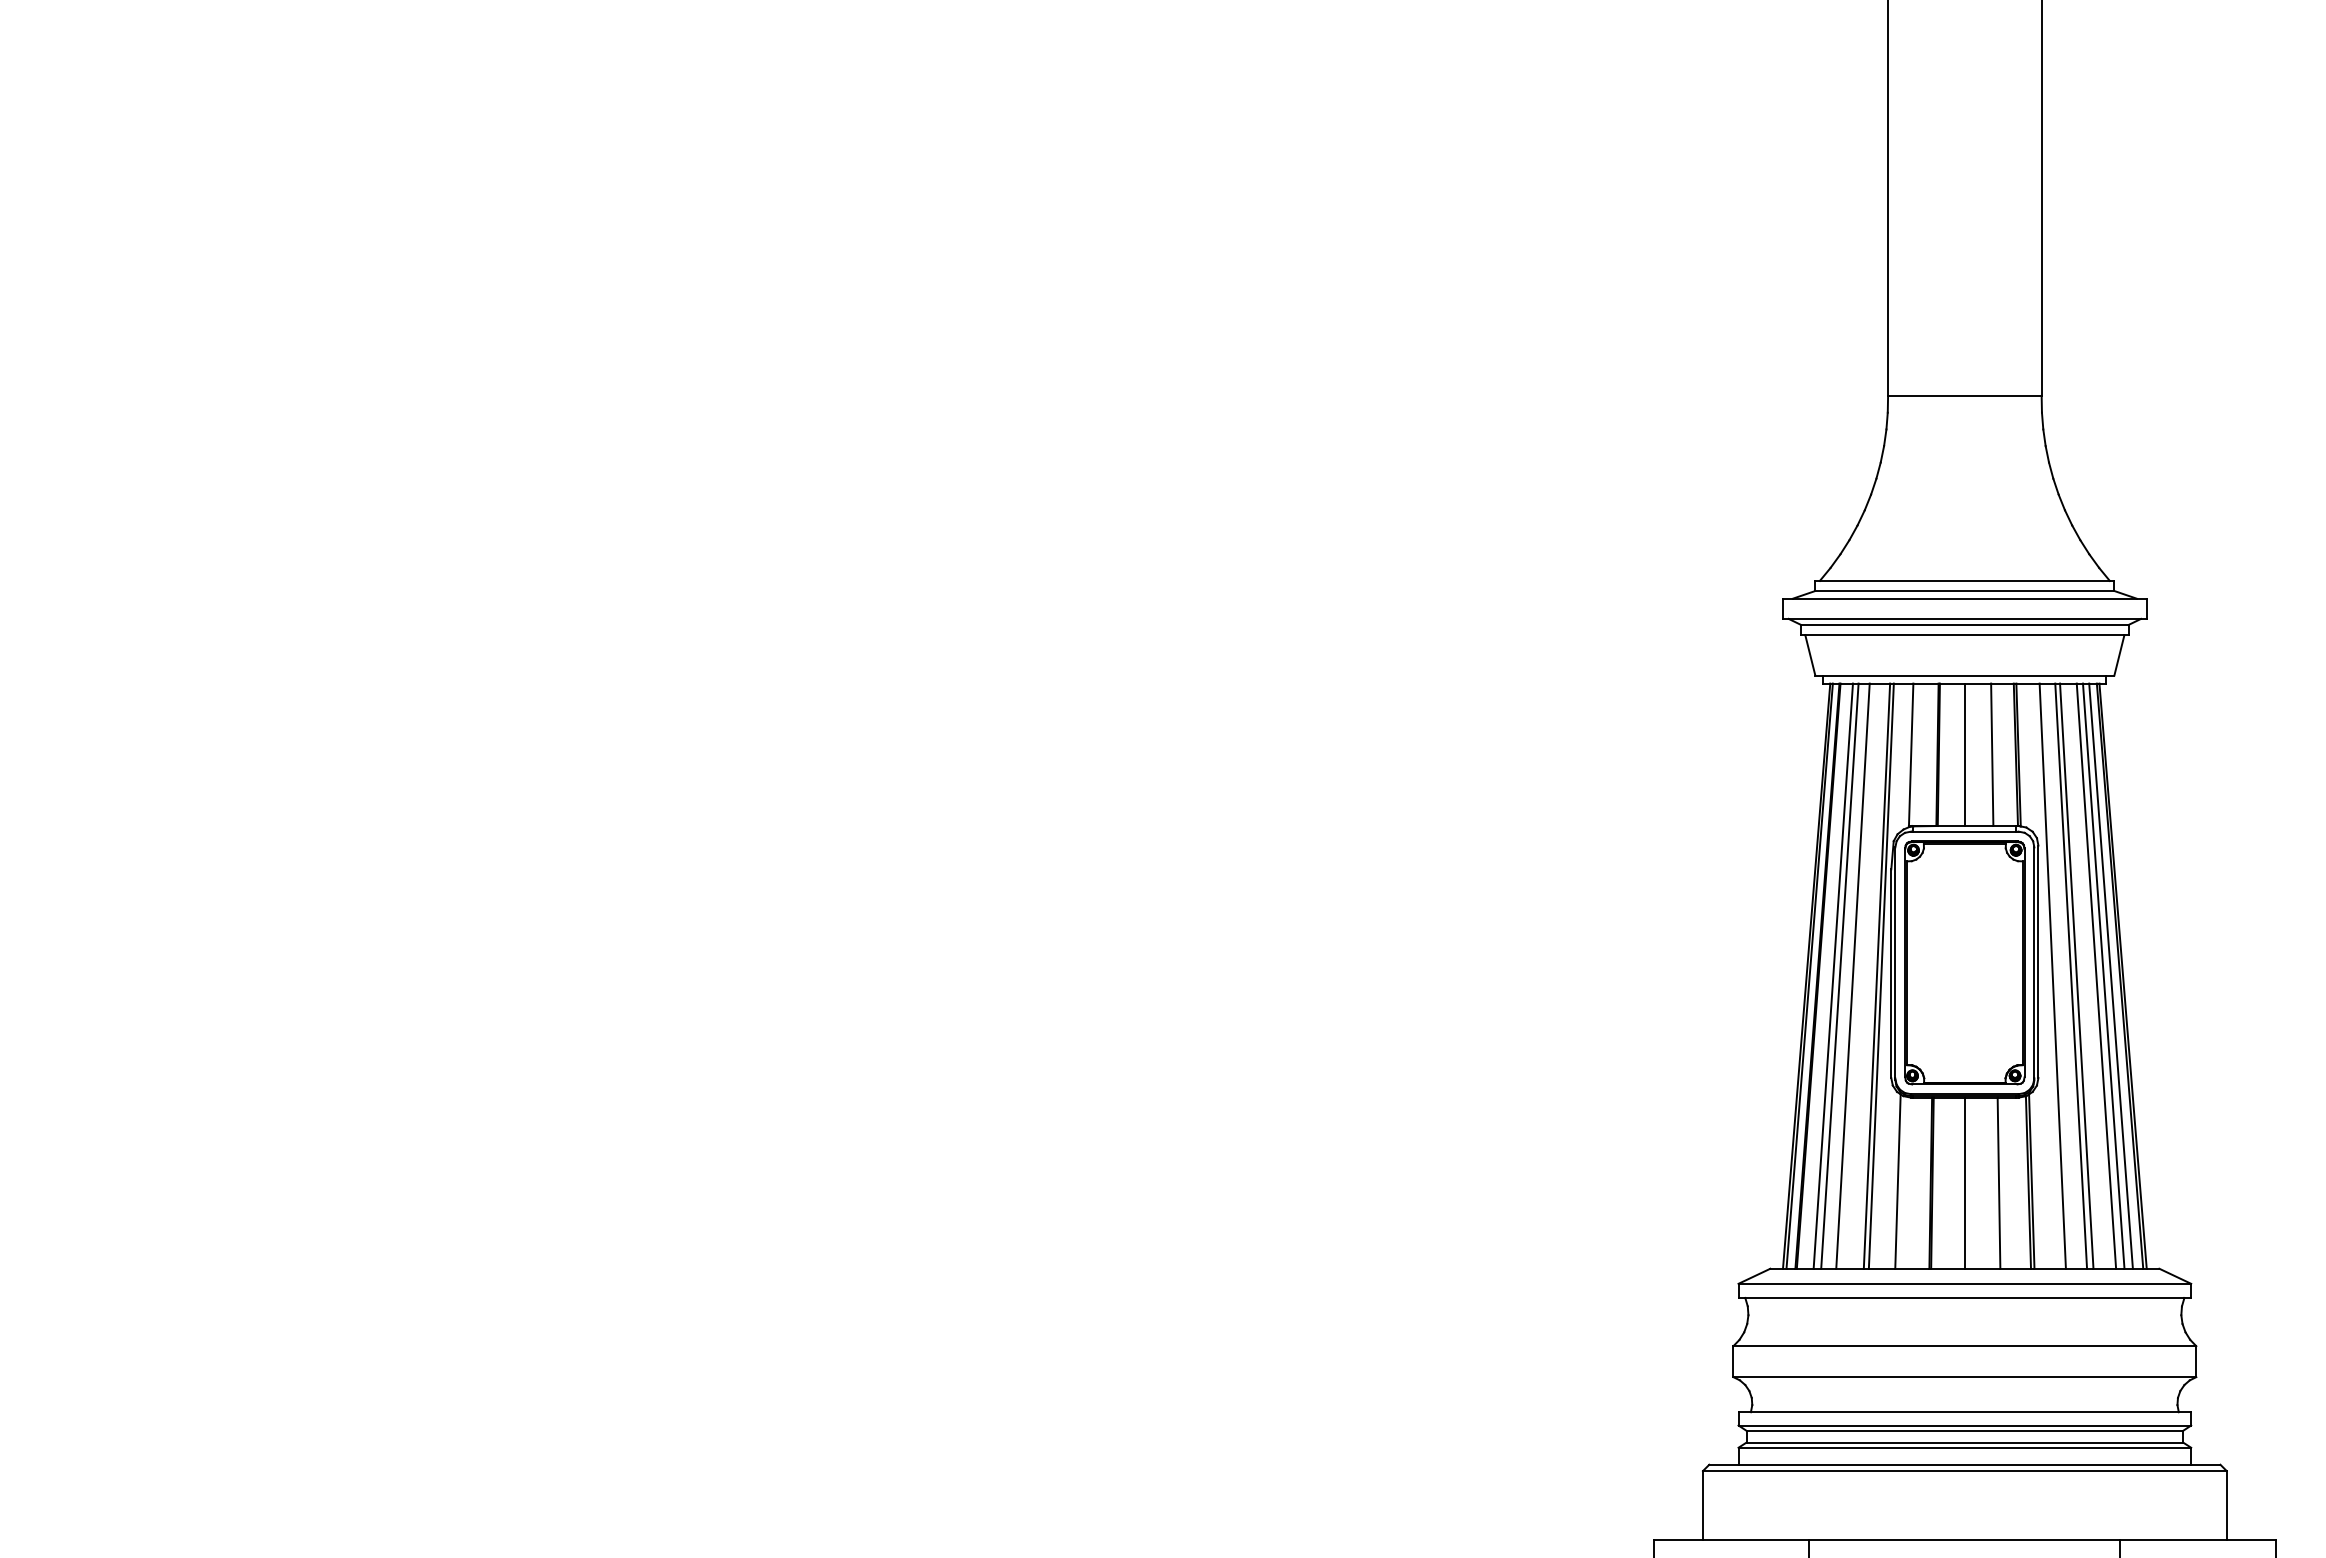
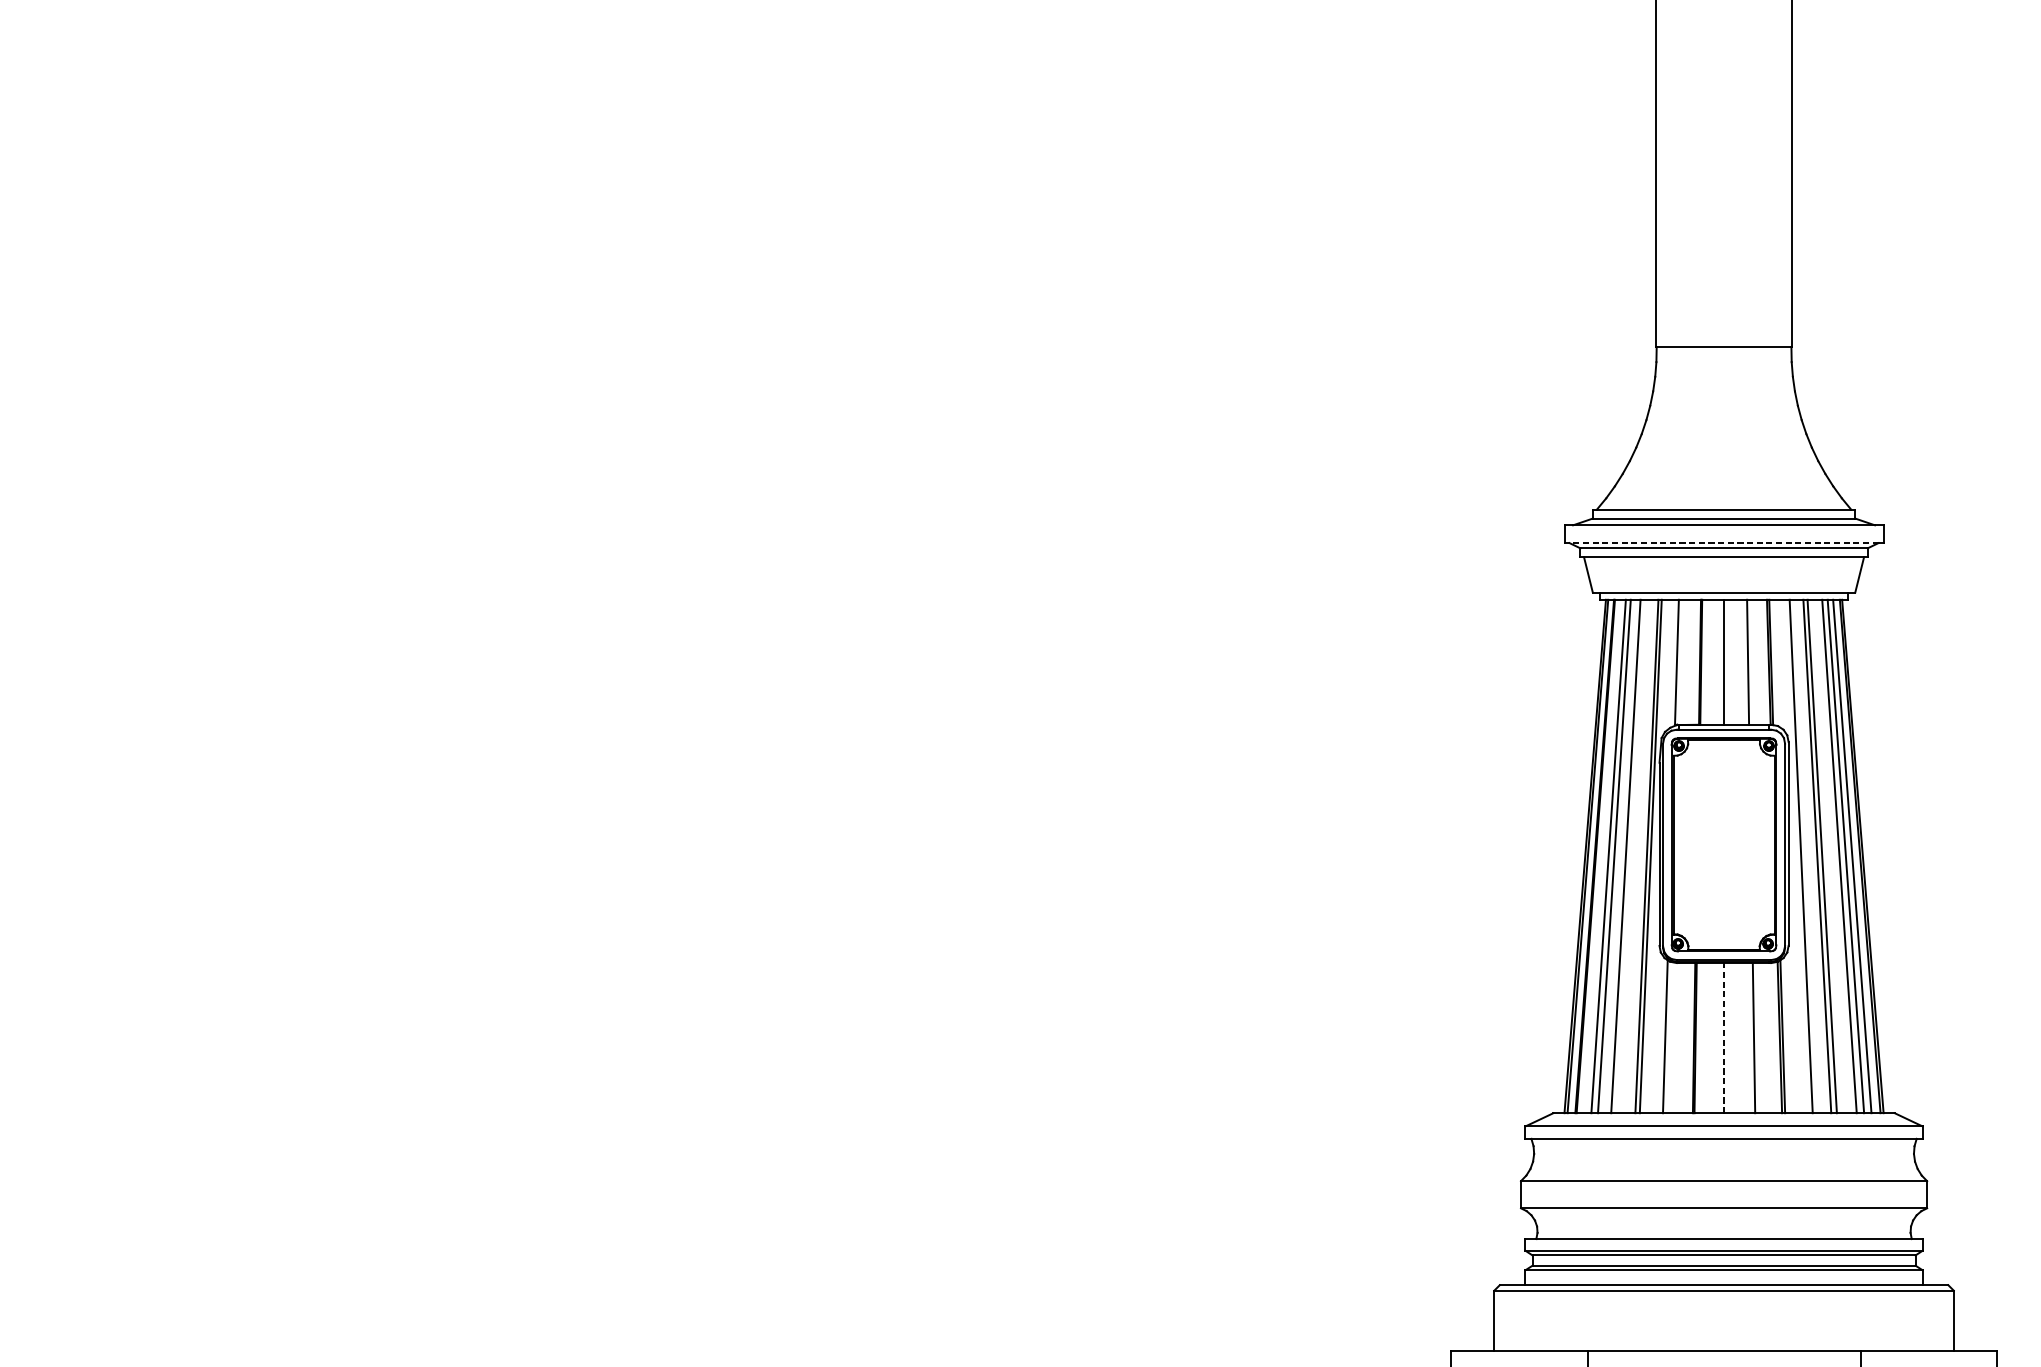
line: (1964, 618) -> (1723, 542), solid -> dashed
line: (1964, 1183) -> (1723, 1038), solid -> dashed

